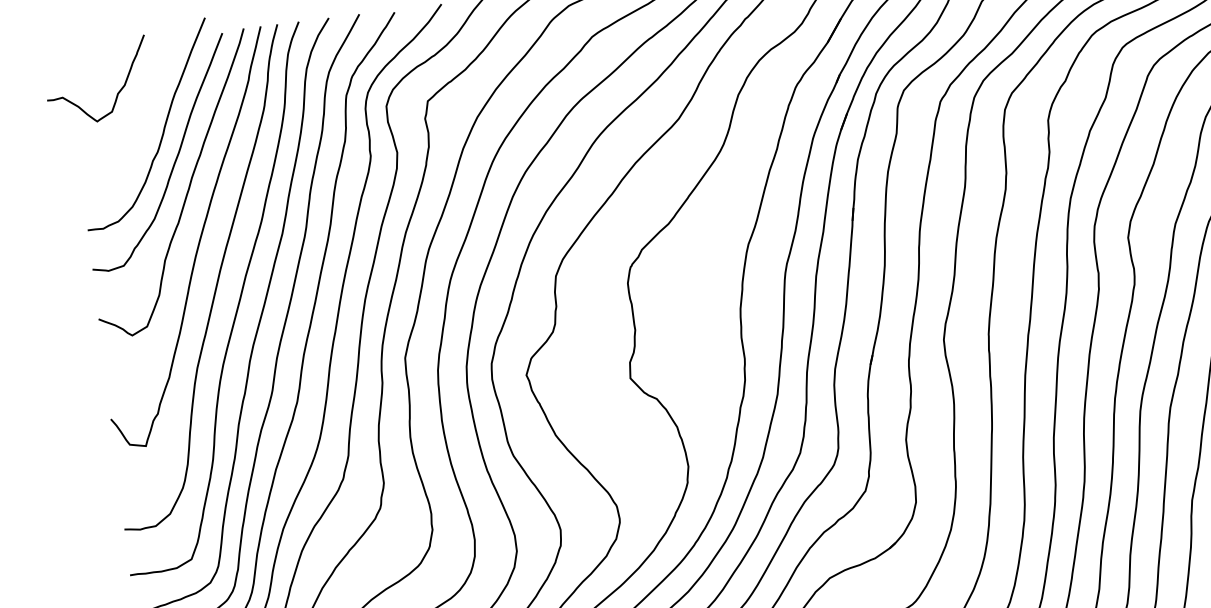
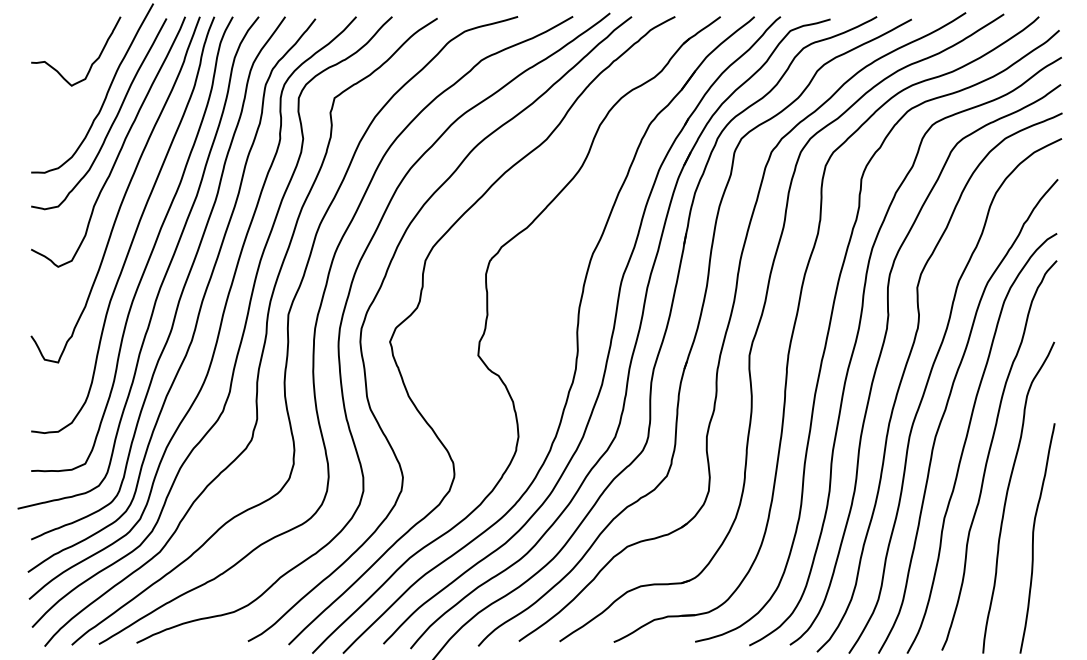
curve: (116, 92) -> (91, 63), moved

